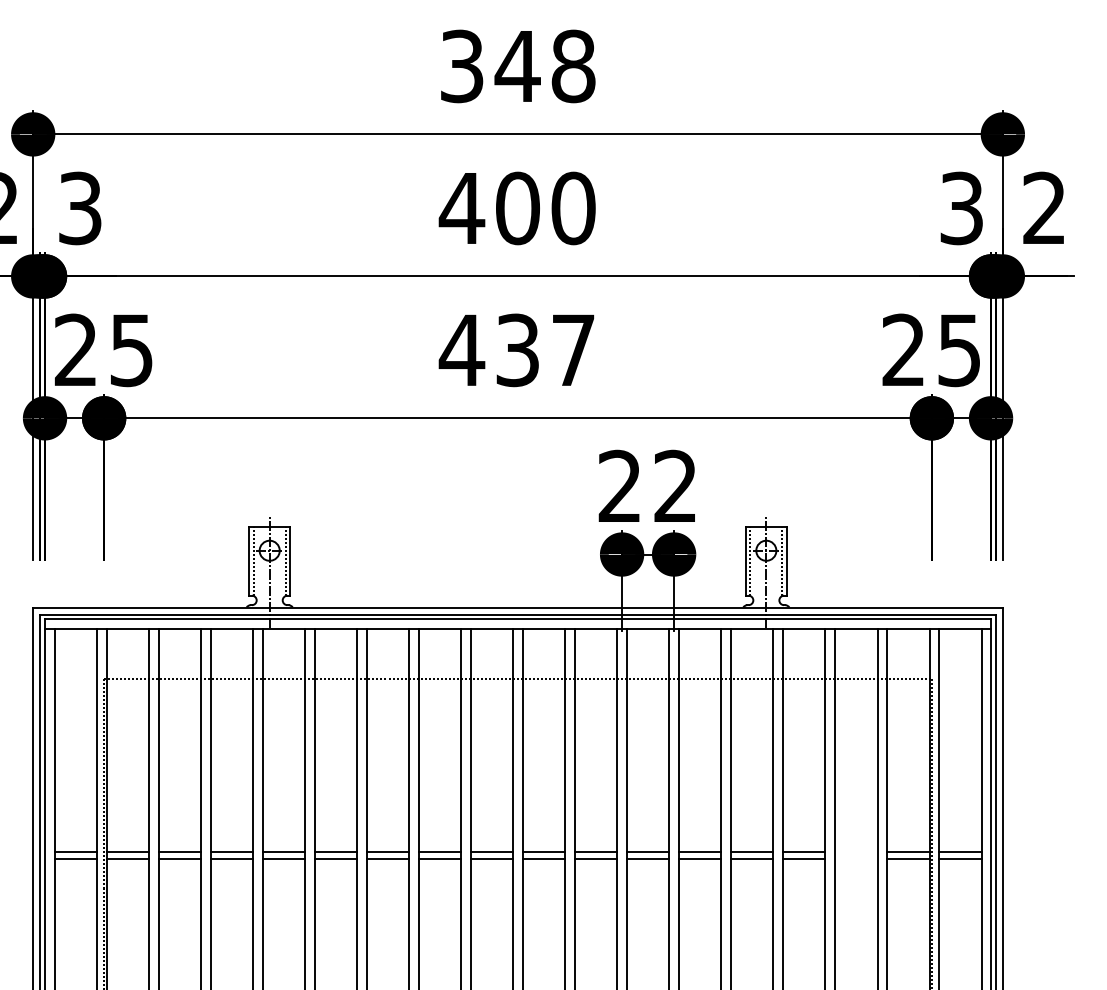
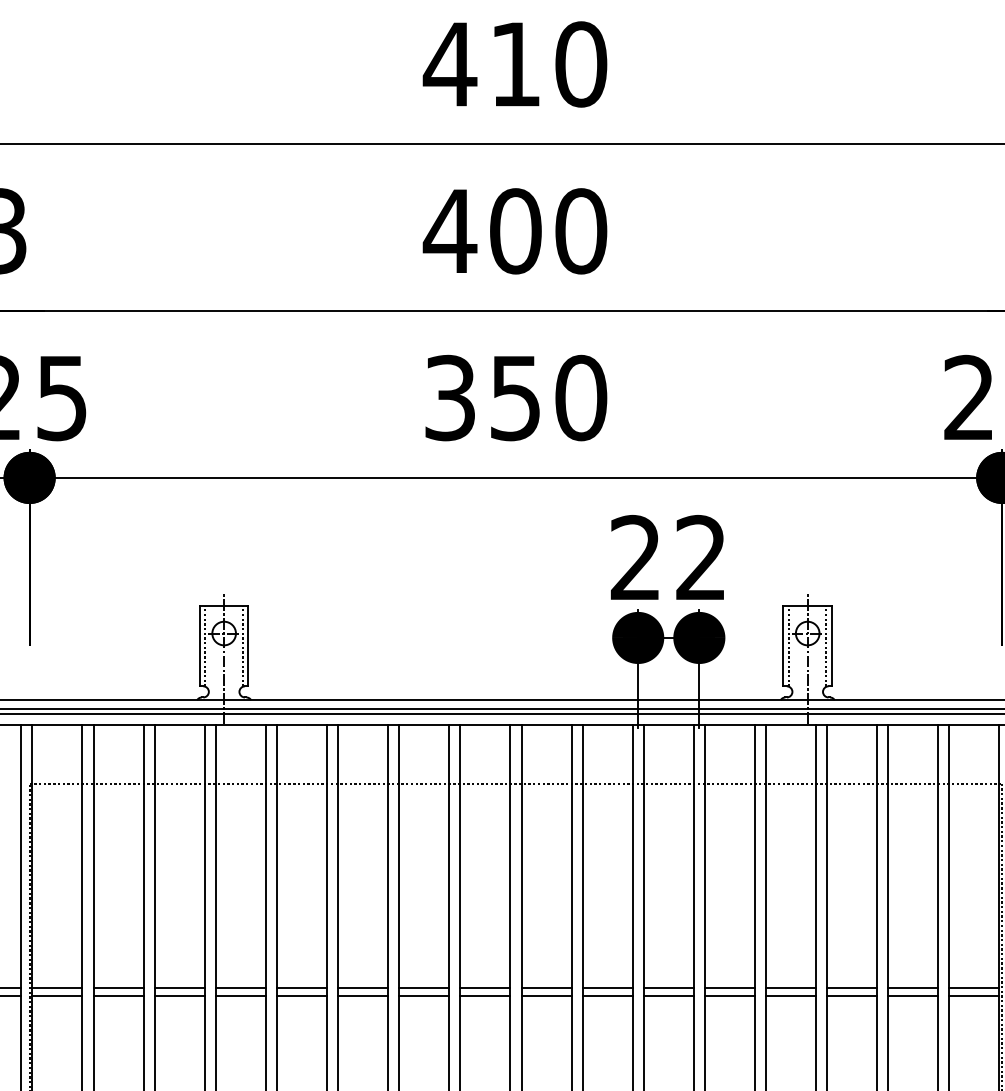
text: (516, 66) -> (514, 64), 348 -> 410
text: (516, 350) -> (514, 398), 437 -> 350
line: (855, 852) -> (912, 988), added
line: (855, 859) -> (912, 996), added

